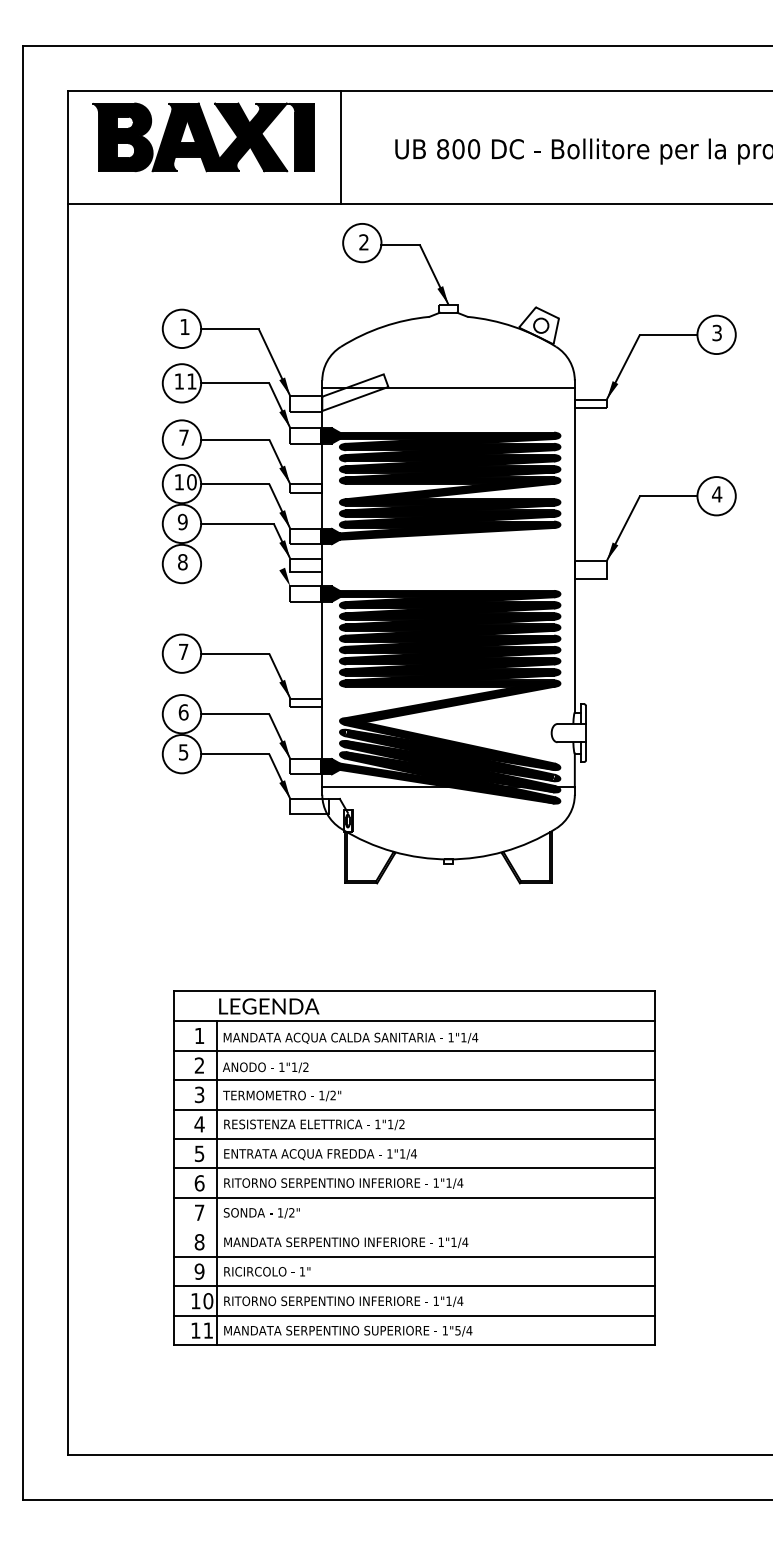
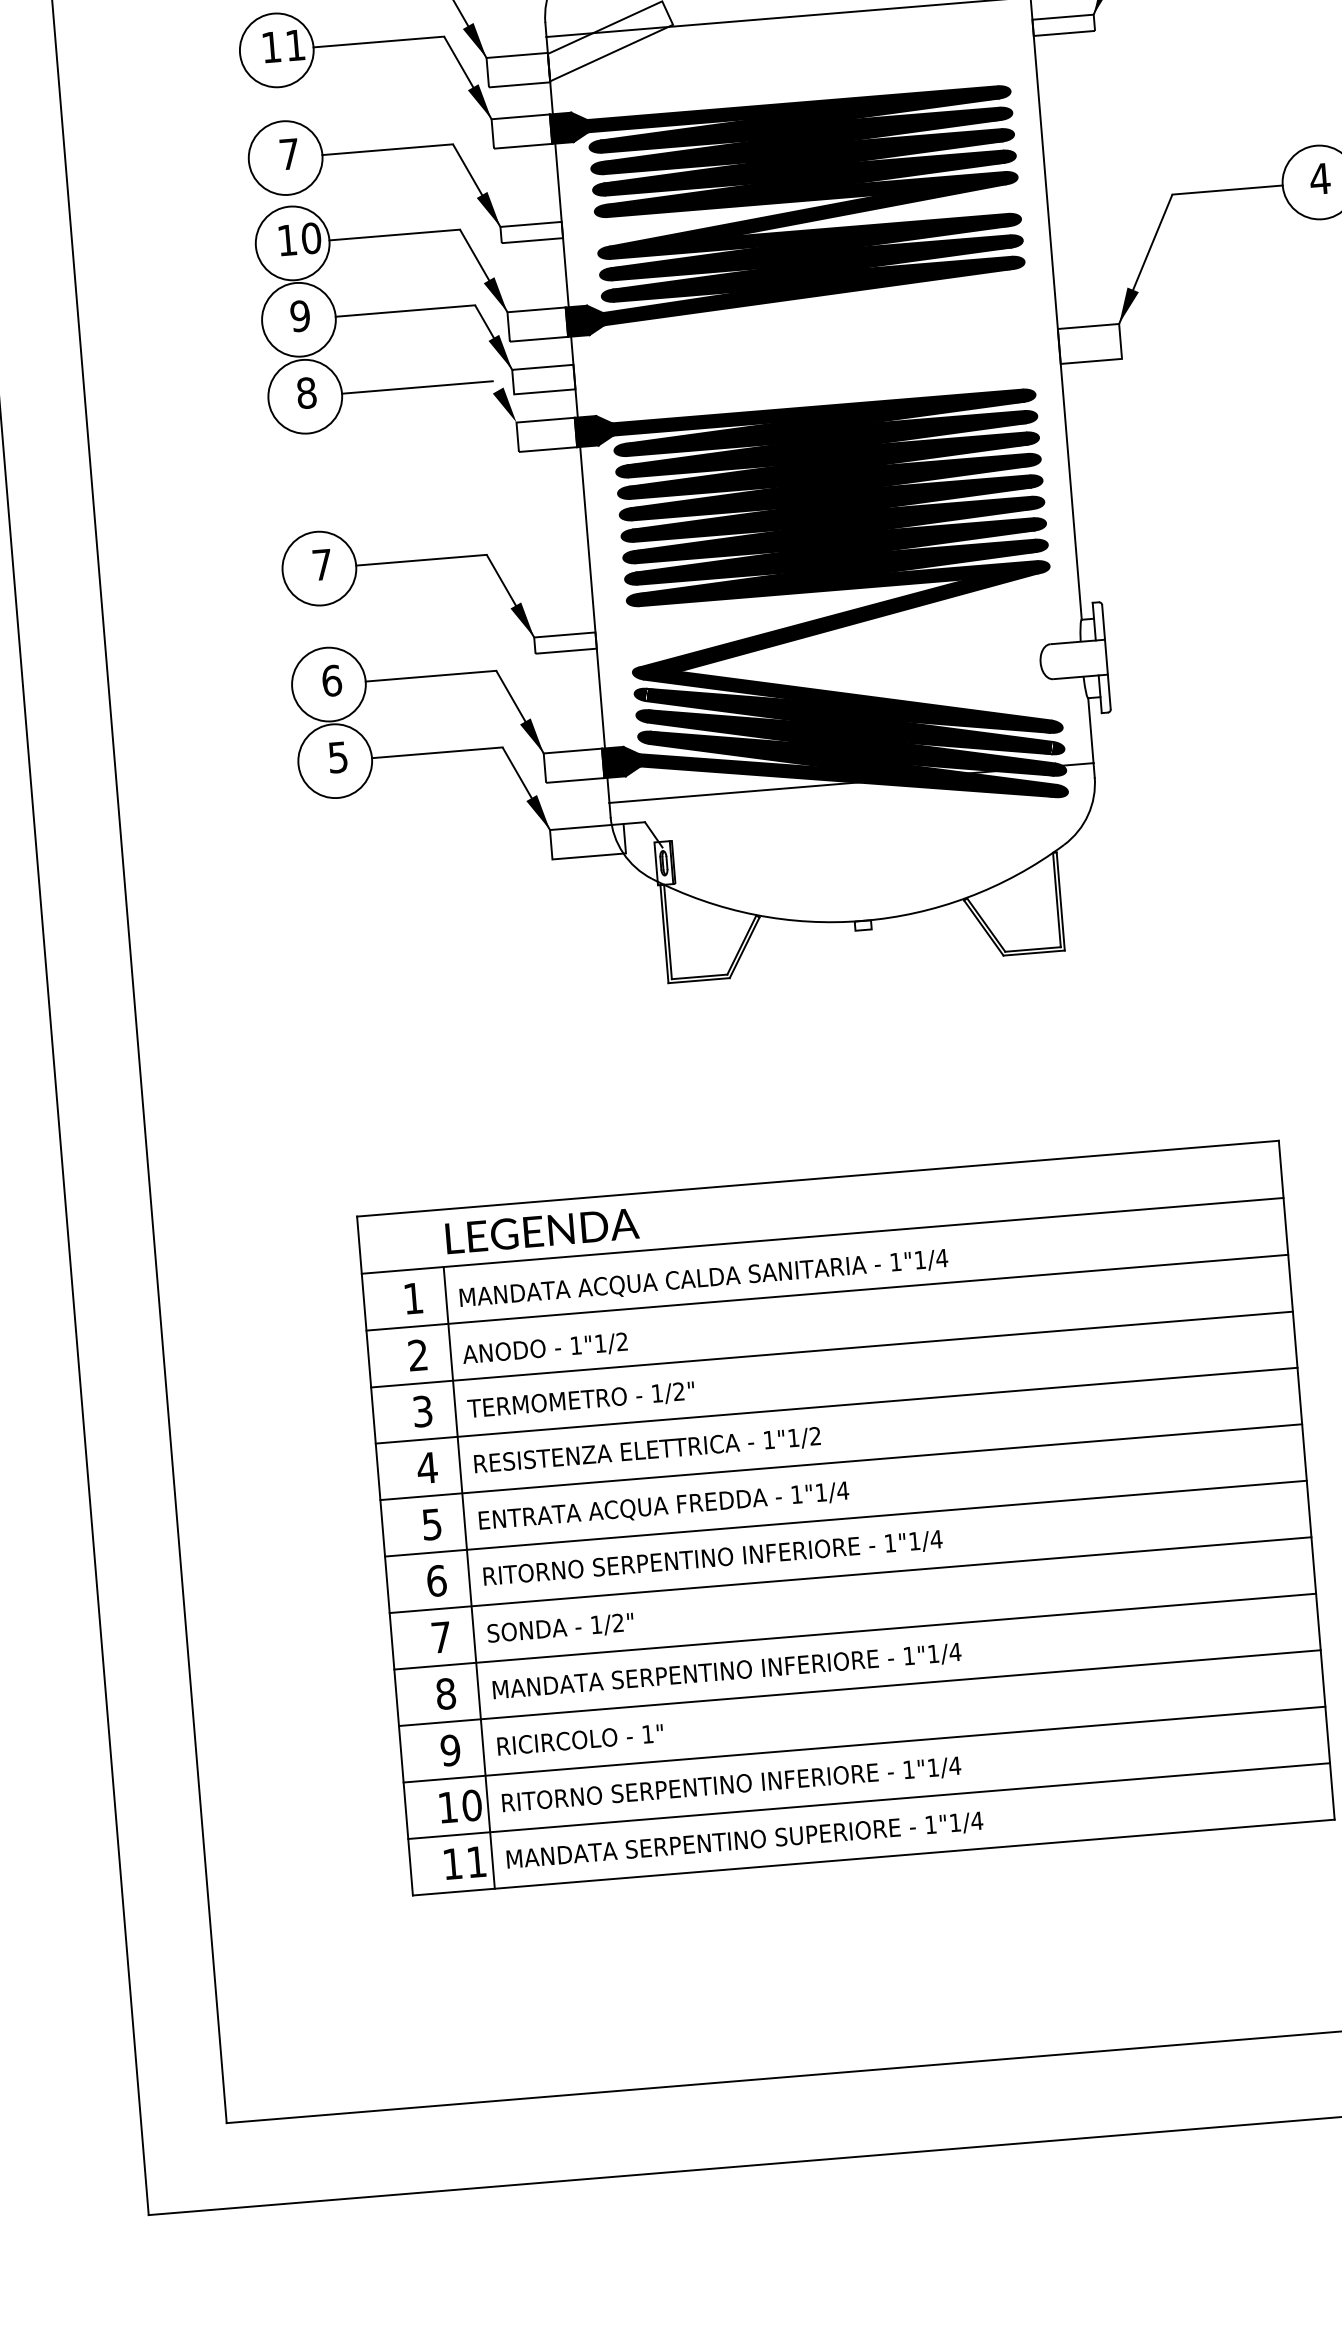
line: (240, 564) -> (417, 388), added
line: (413, 1227) -> (853, 1632), added
text: (457, 1330) -> (954, 1822), 1"5/4 -> 1"1/4

